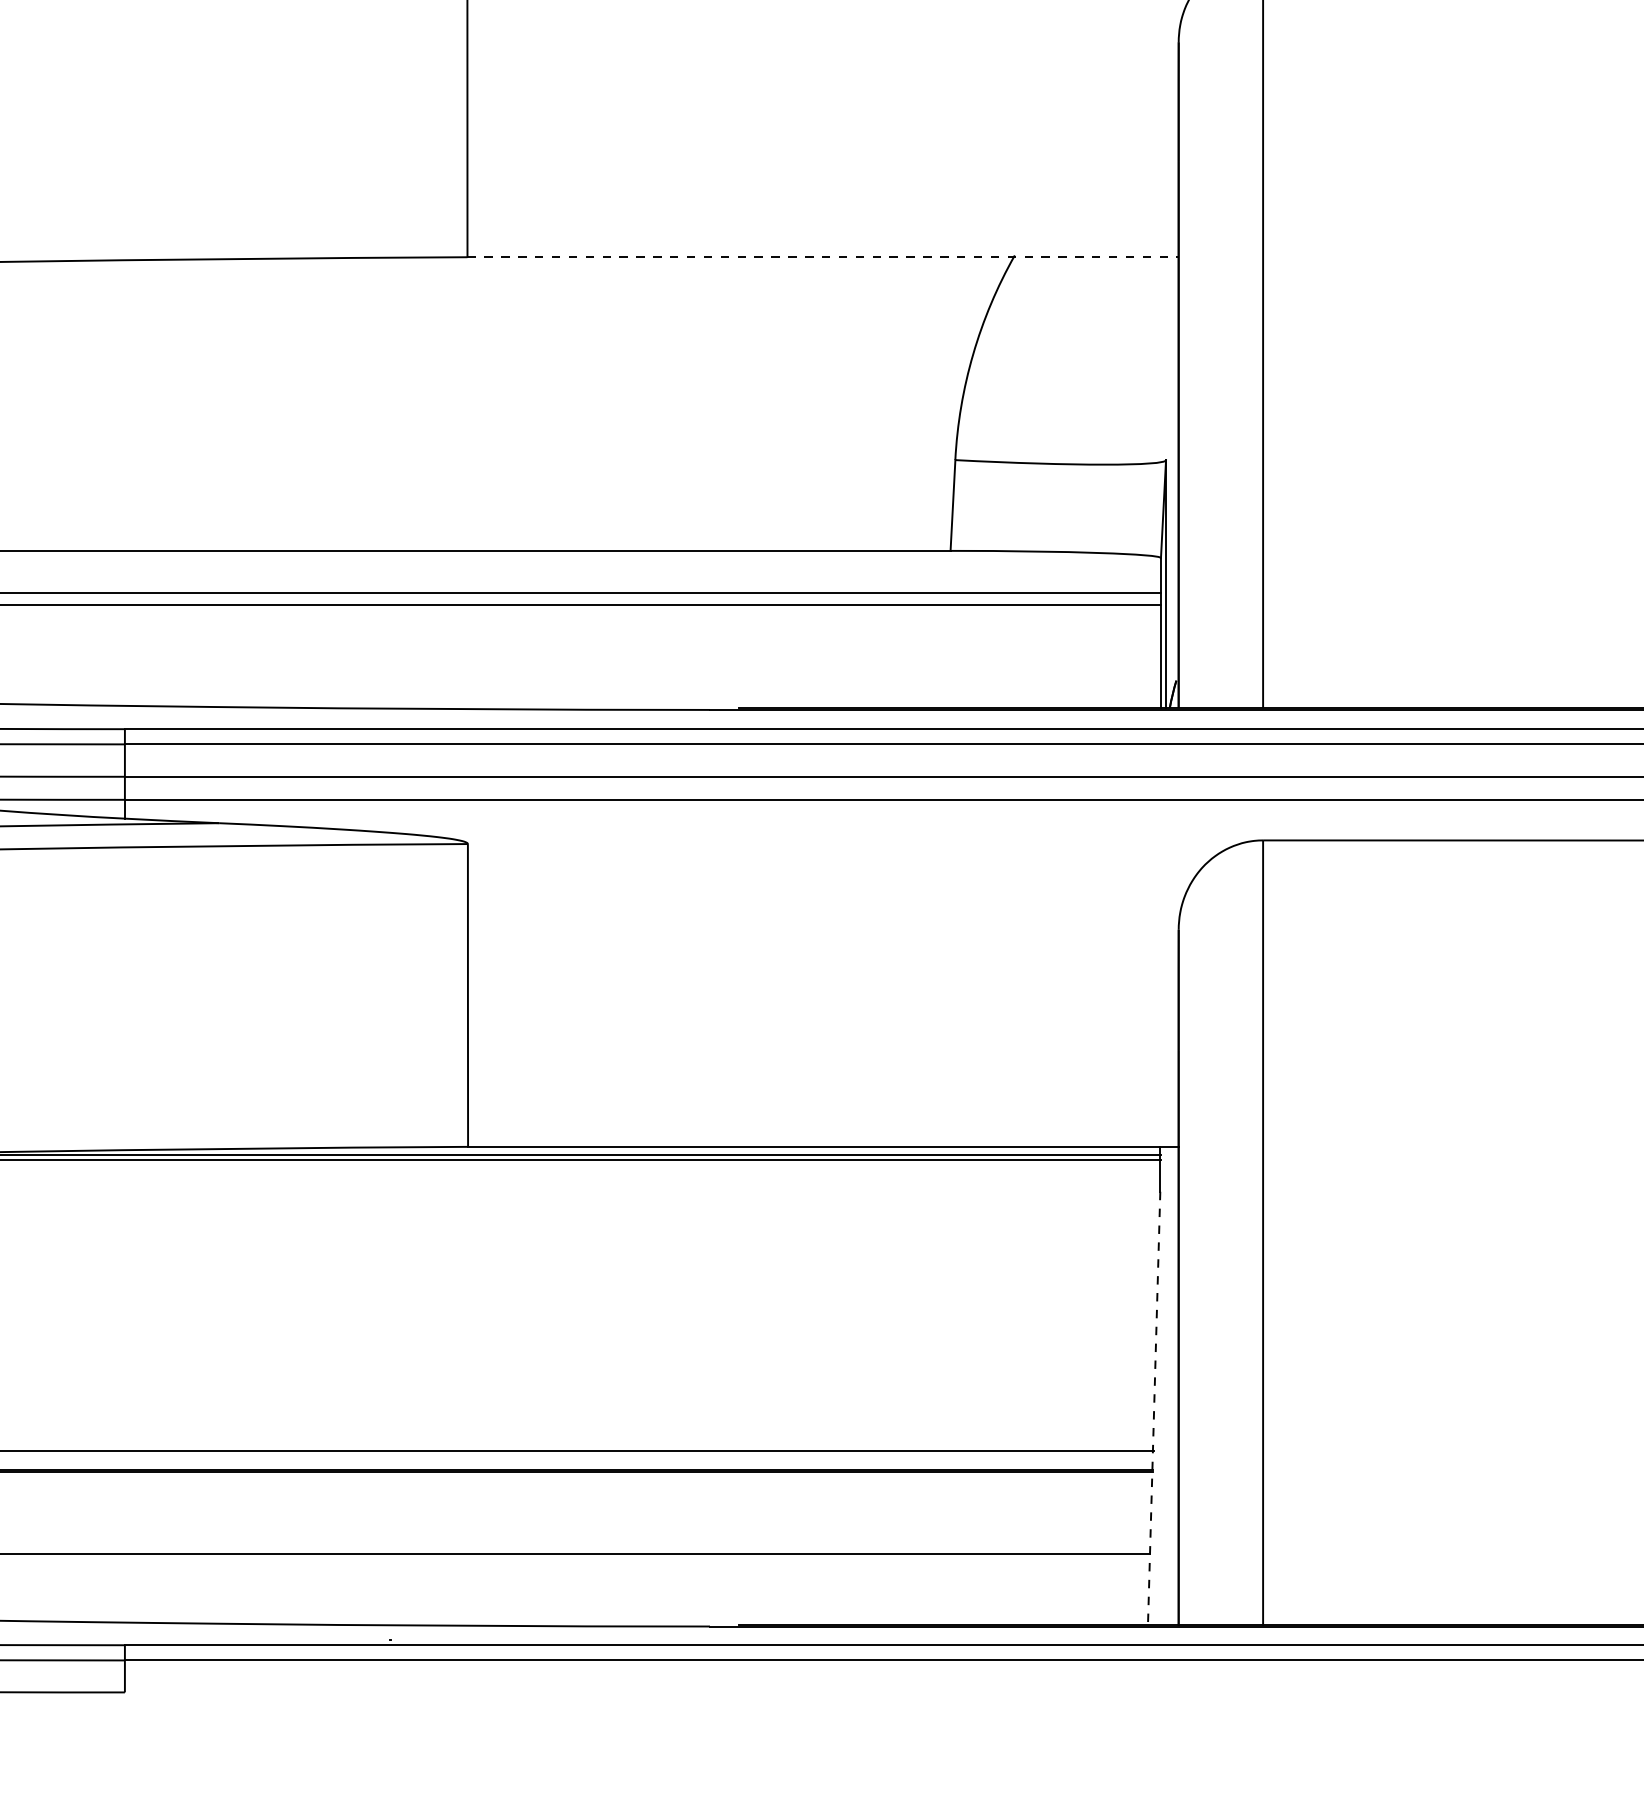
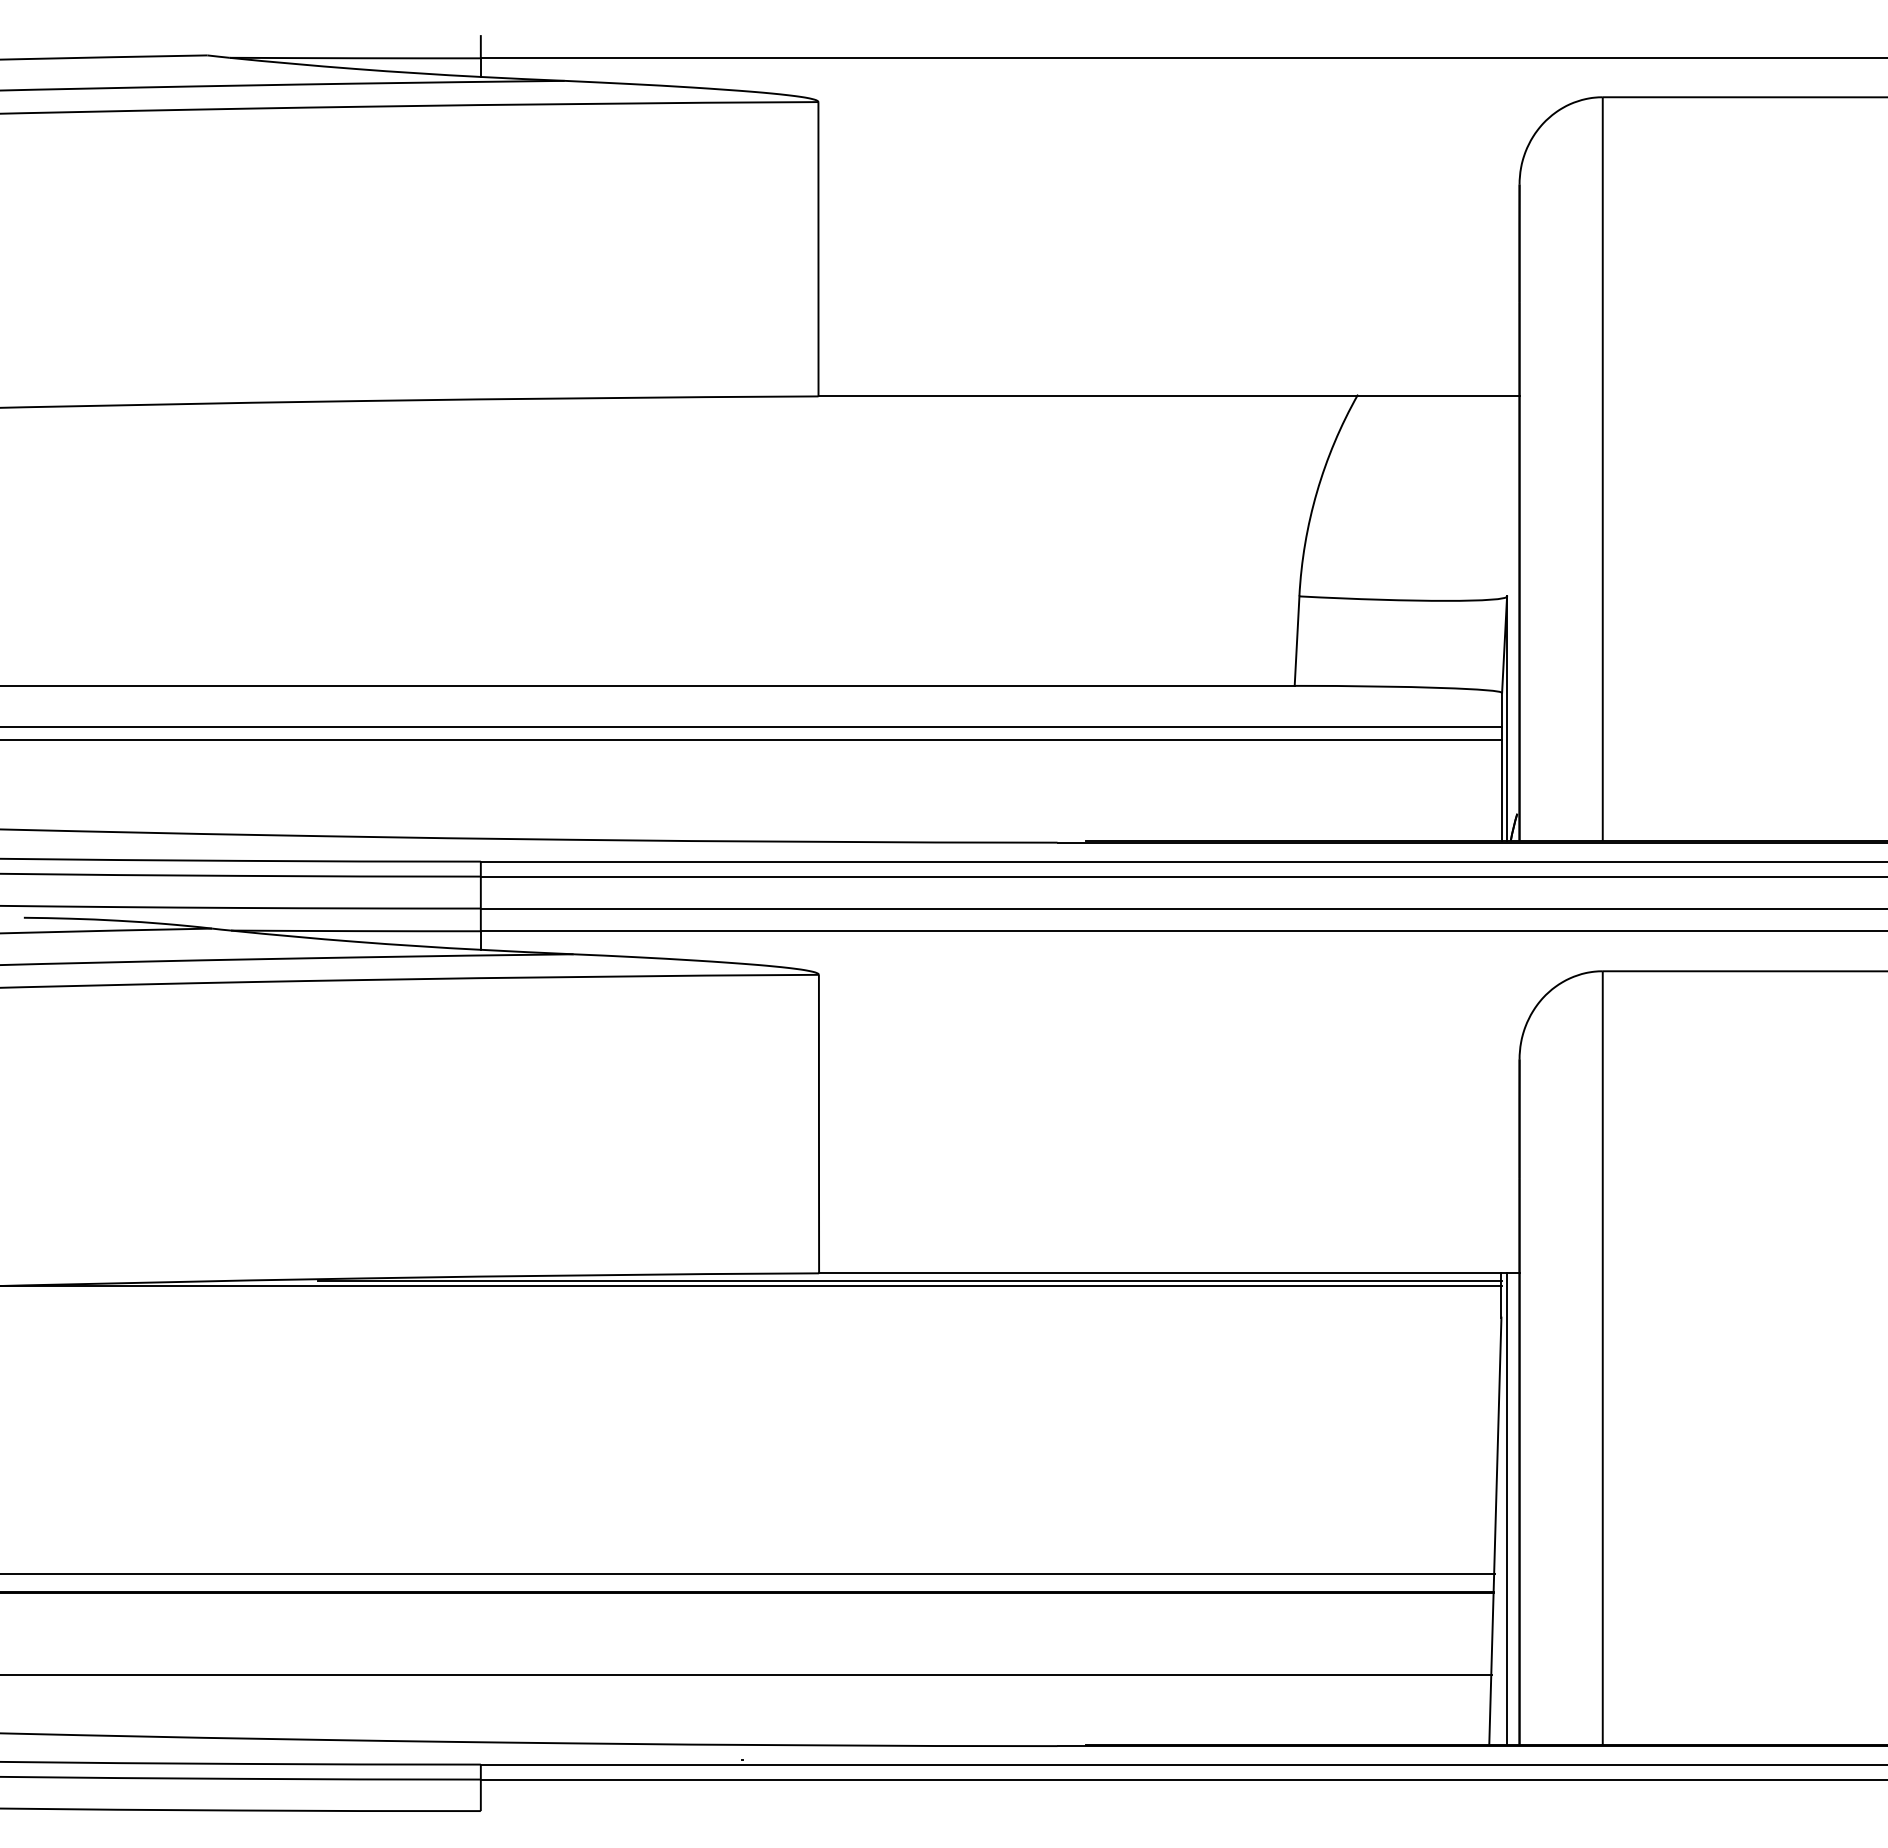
line: (823, 257) -> (1169, 396), dashed -> solid
line: (1165, 1385) -> (1506, 1508), added
line: (1154, 1408) -> (1495, 1531), dashed -> solid

